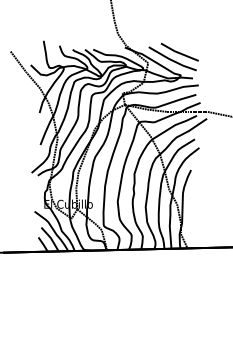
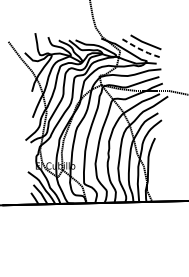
line: (171, 60) -> (139, 49), solid -> dashed

